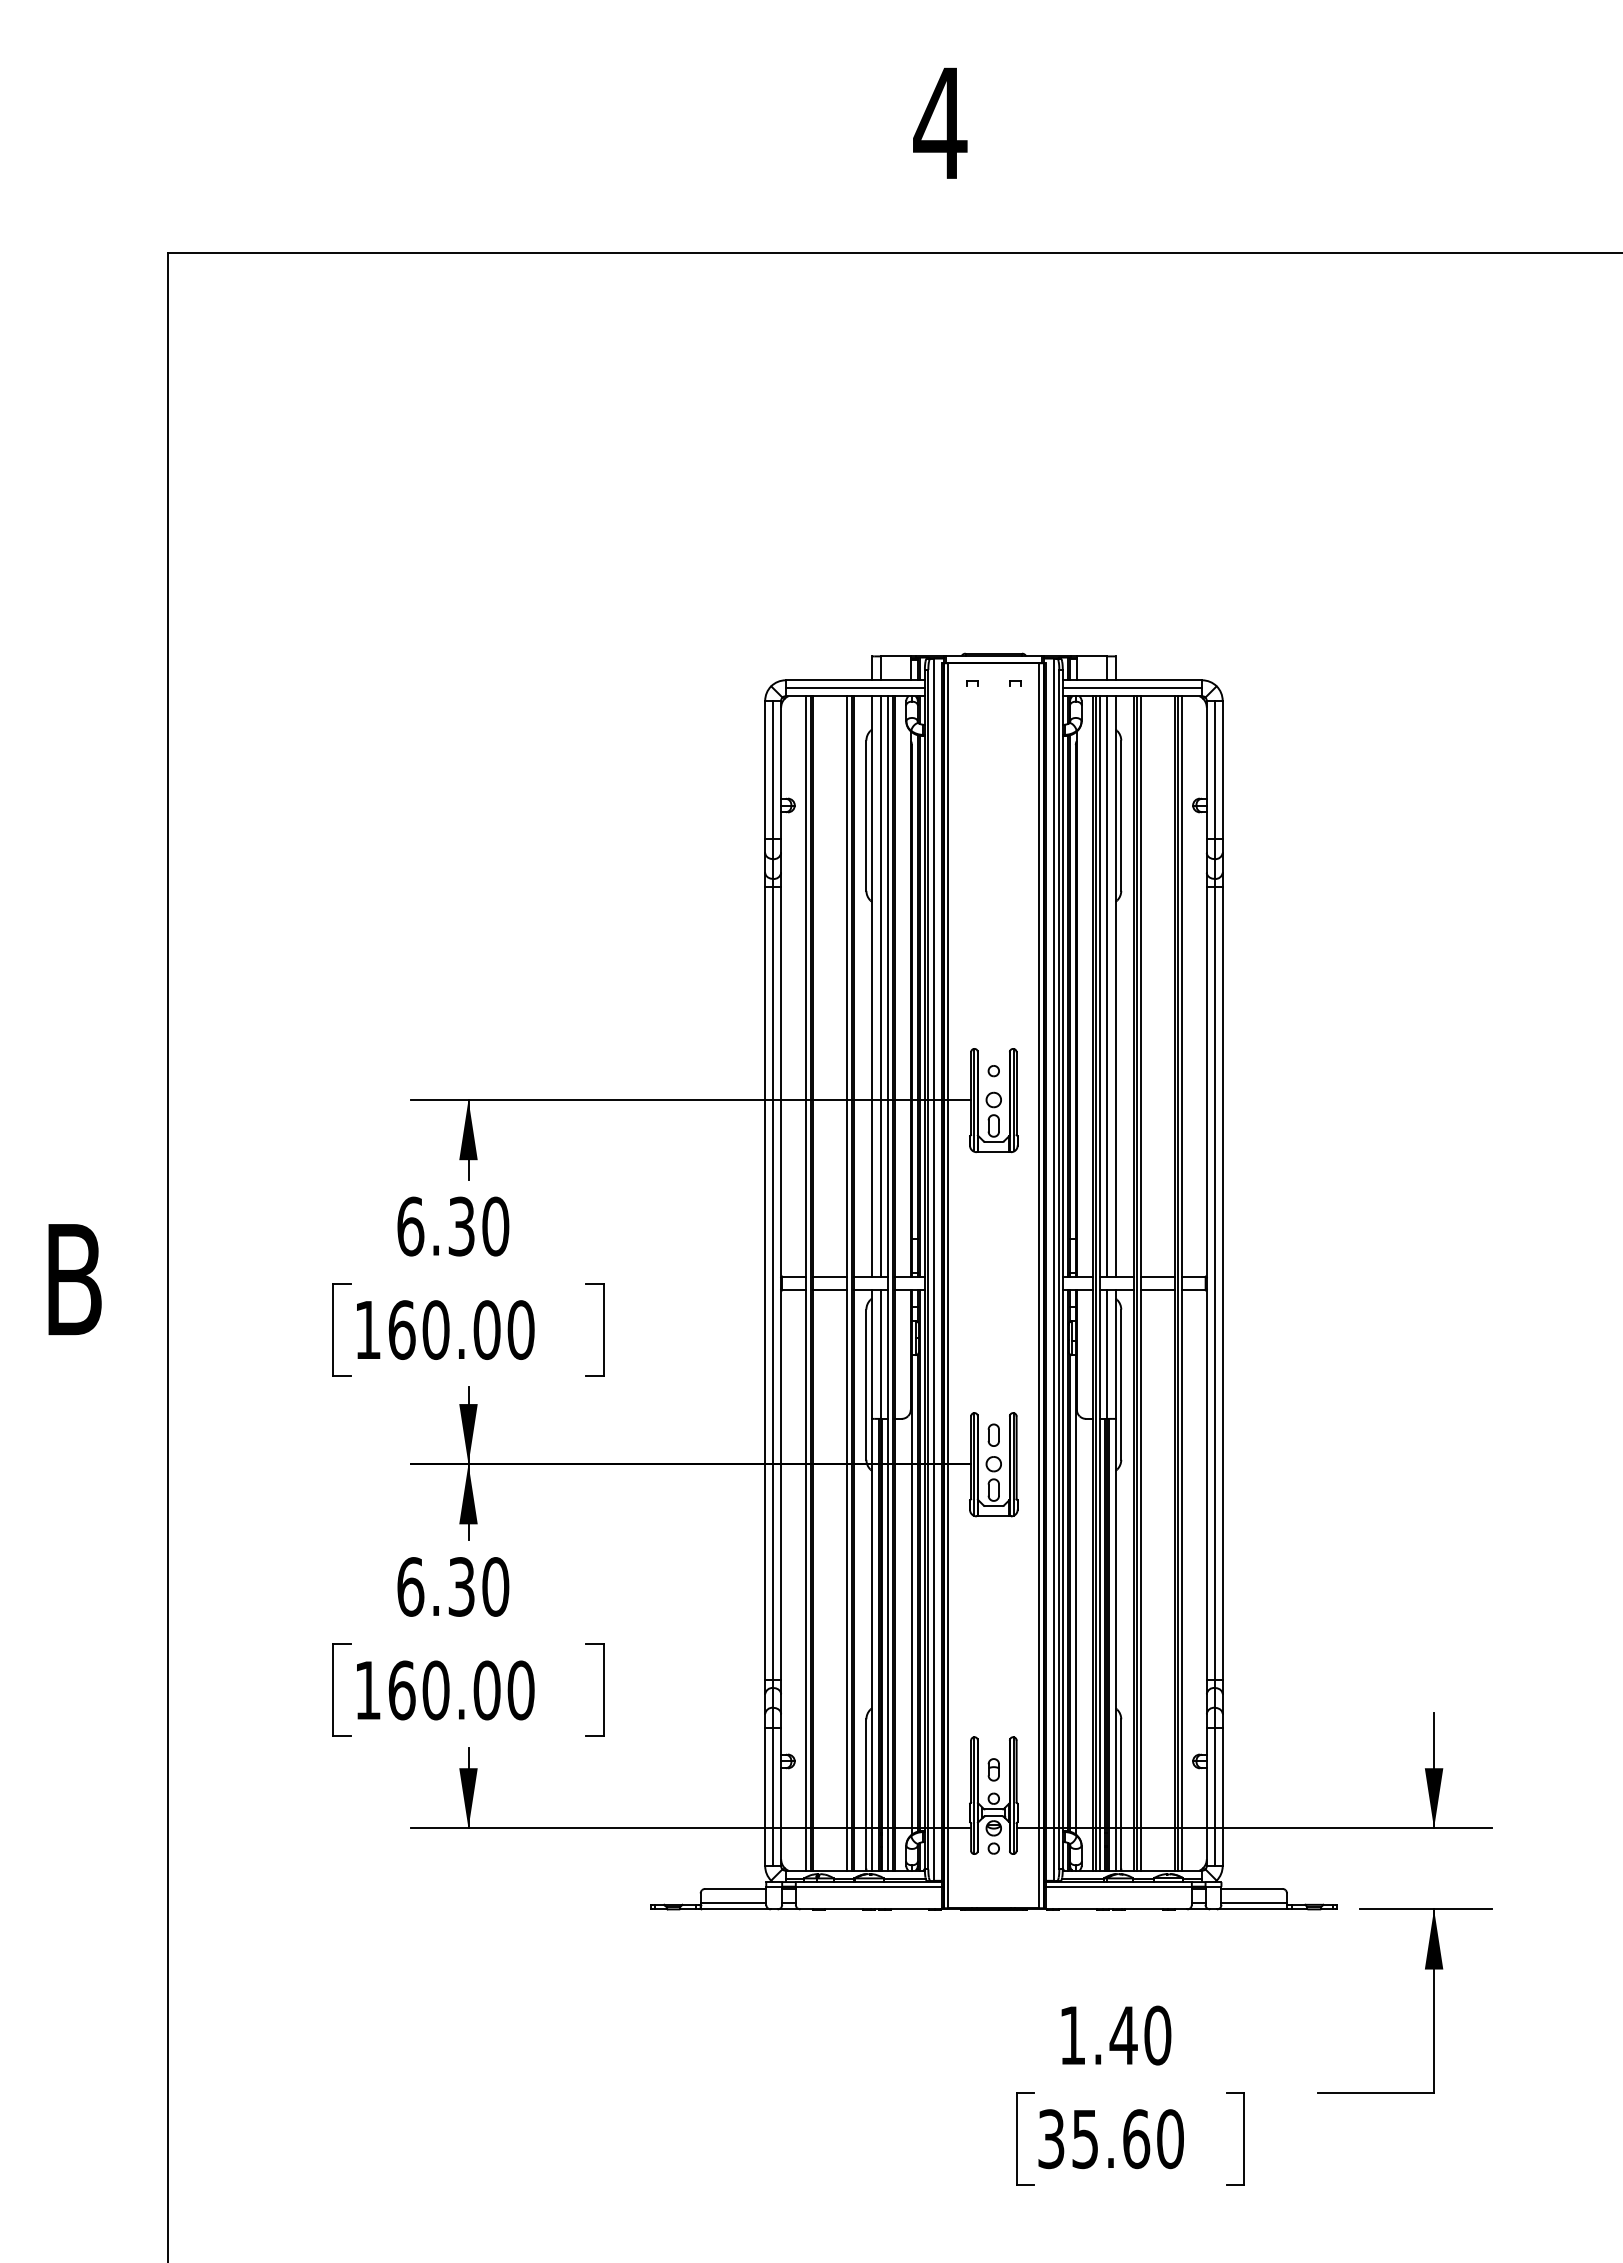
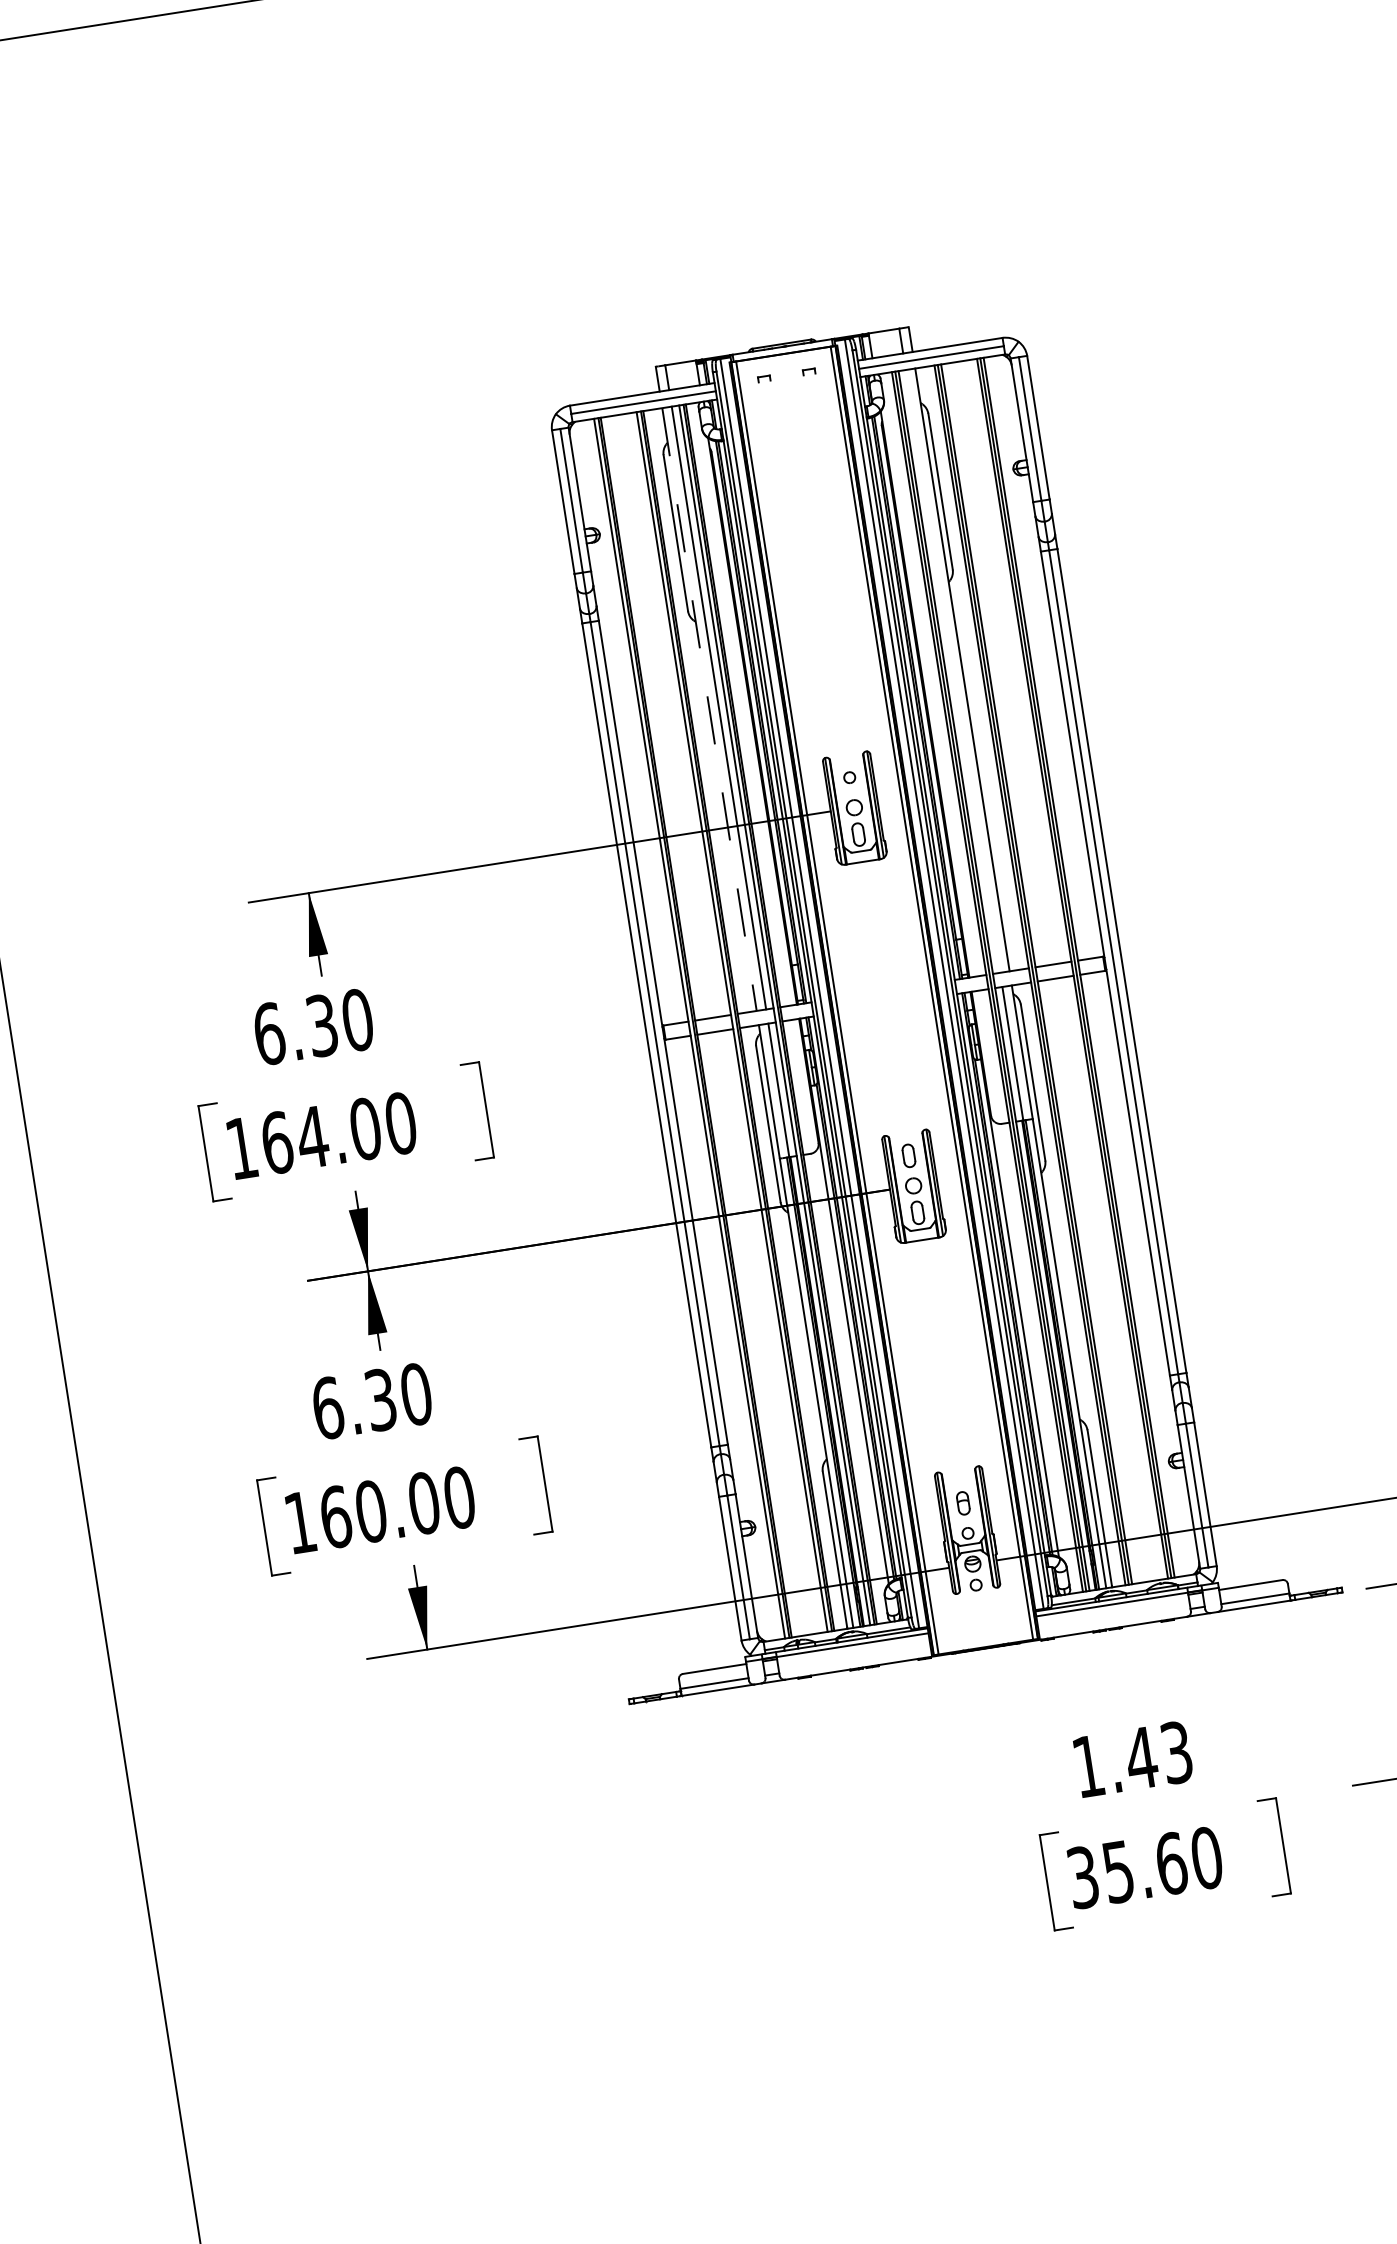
line: (872, 986) -> (709, 709), solid -> dashed
line: (1106, 986) -> (952, 671), removed
text: (435, 1329) -> (311, 1136), 160.00 -> 164.00
text: (1157, 2035) -> (1176, 1752), 1.40 -> 1.43

